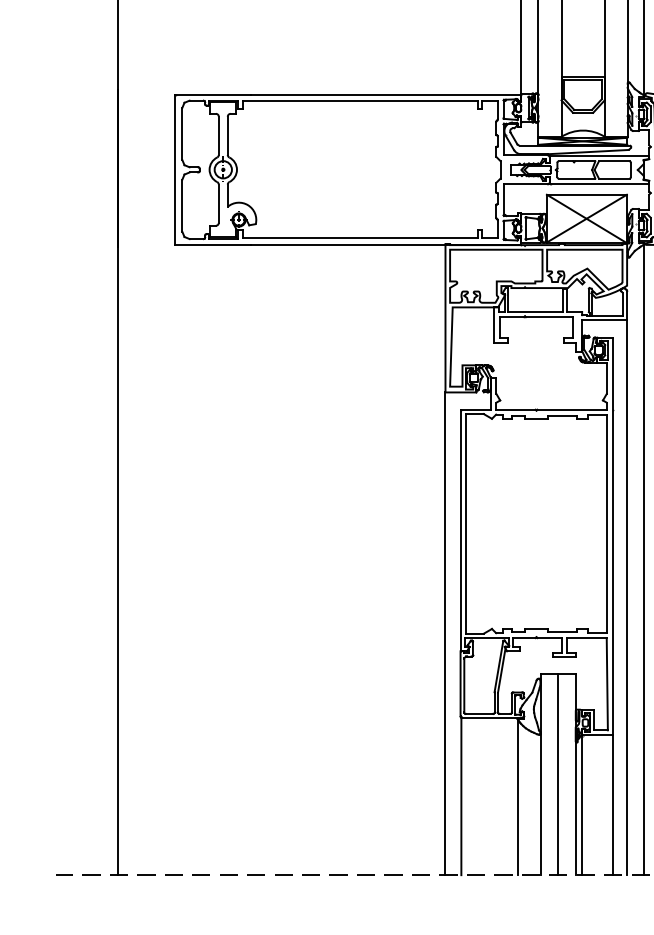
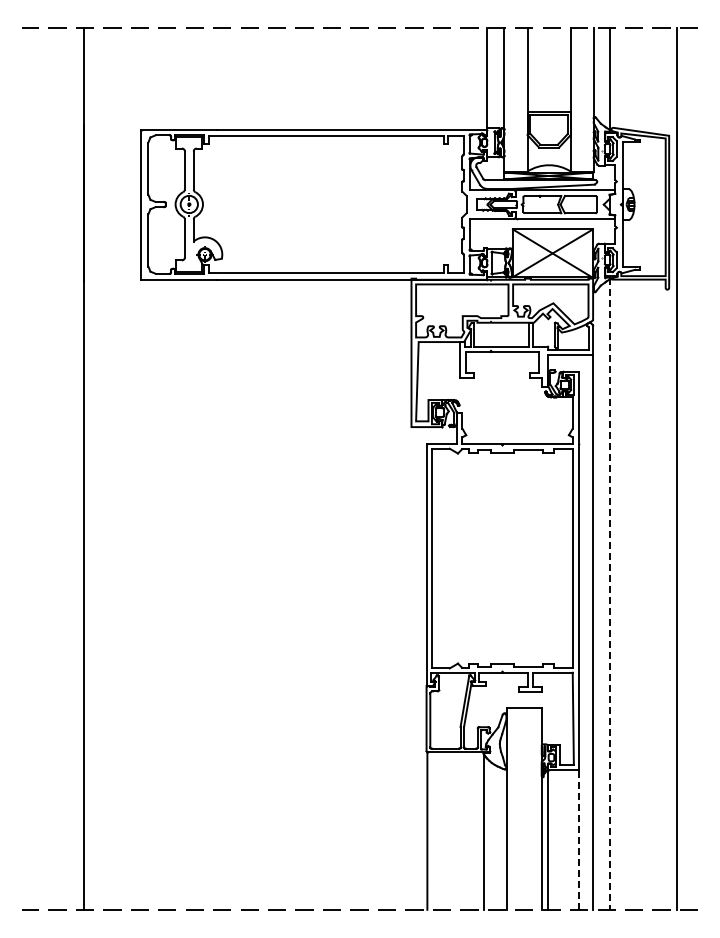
line: (644, 559) -> (610, 594), solid -> dashed
line: (445, 633) -> (411, 668), removed
line: (558, 773) -> (524, 808), removed
line: (612, 804) -> (578, 839), solid -> dashed

